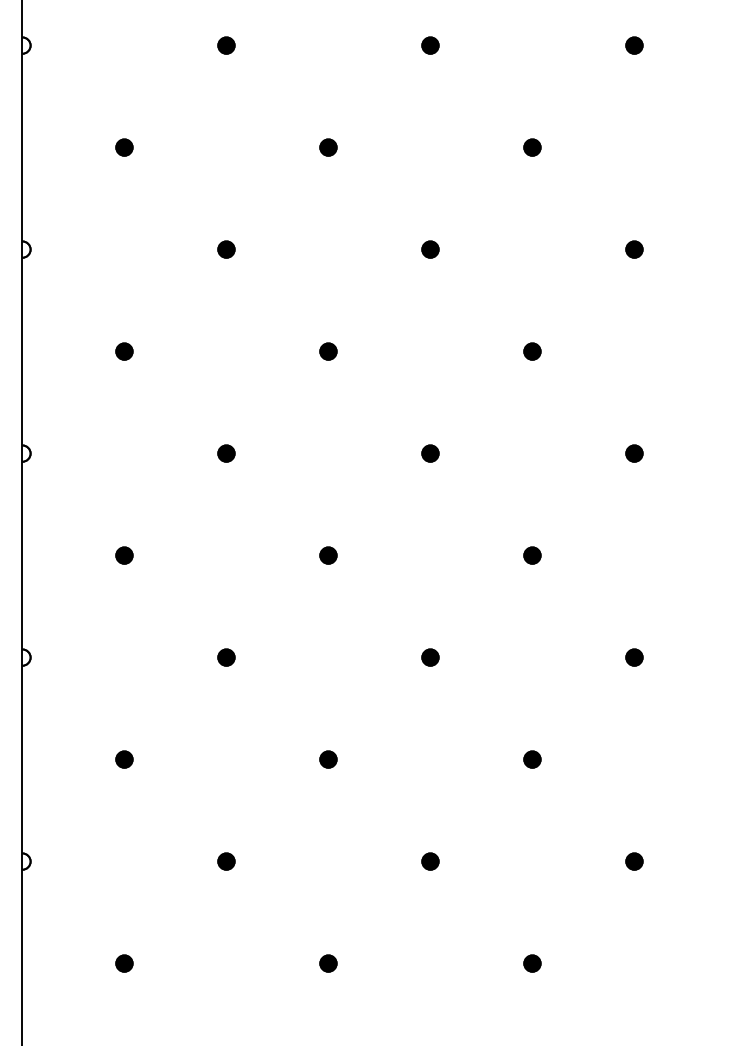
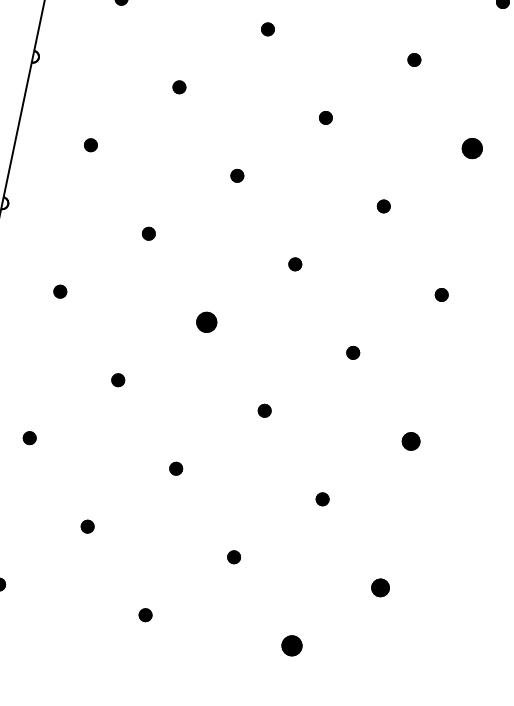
part: (634, 249) -> (472, 148), size x1.6
part: (328, 555) -> (206, 322), size x1.6
part: (634, 657) -> (411, 441), size x1.4
part: (634, 861) -> (380, 587), size x1.4
part: (532, 963) -> (292, 645), size x1.6

